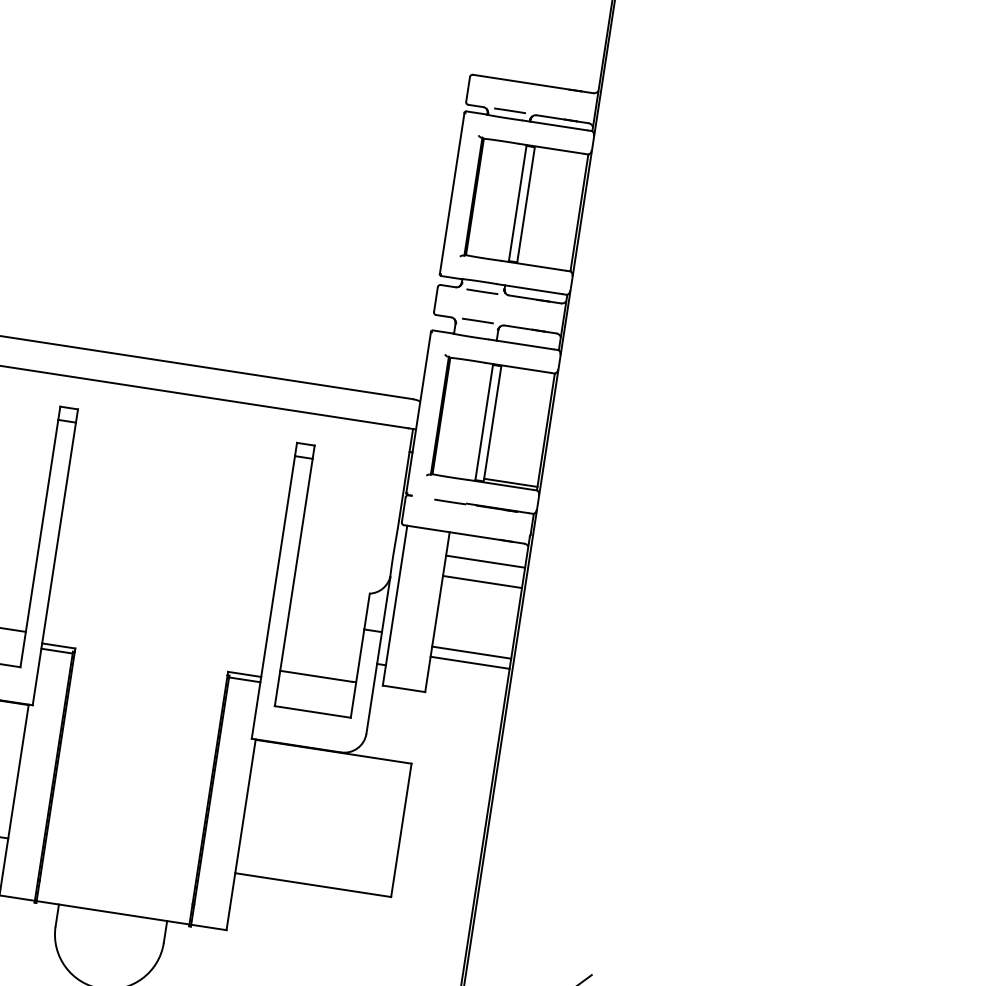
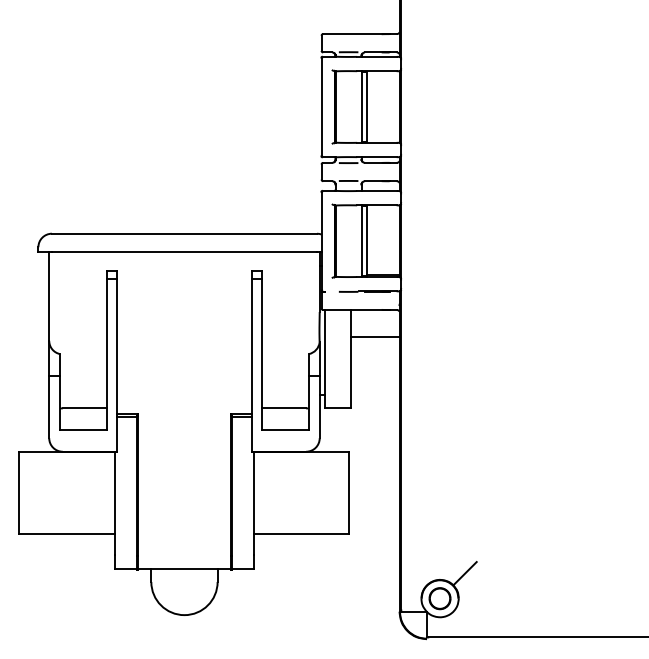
line: (485, 561) -> (375, 324), removed
line: (471, 653) -> (375, 380), removed
line: (470, 663) -> (375, 386), removed

